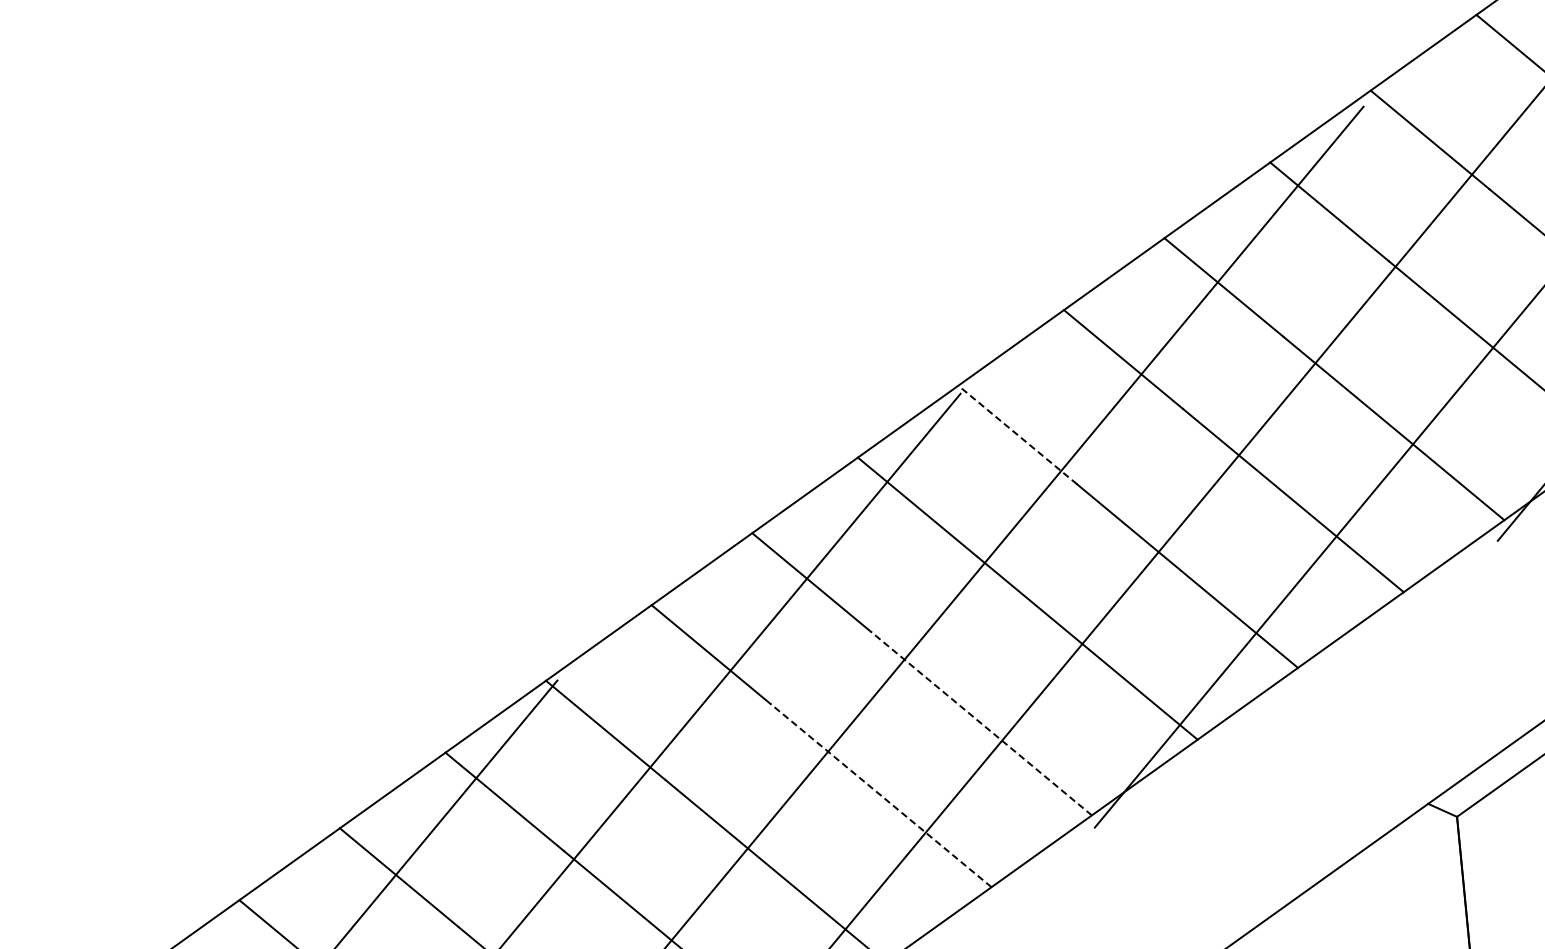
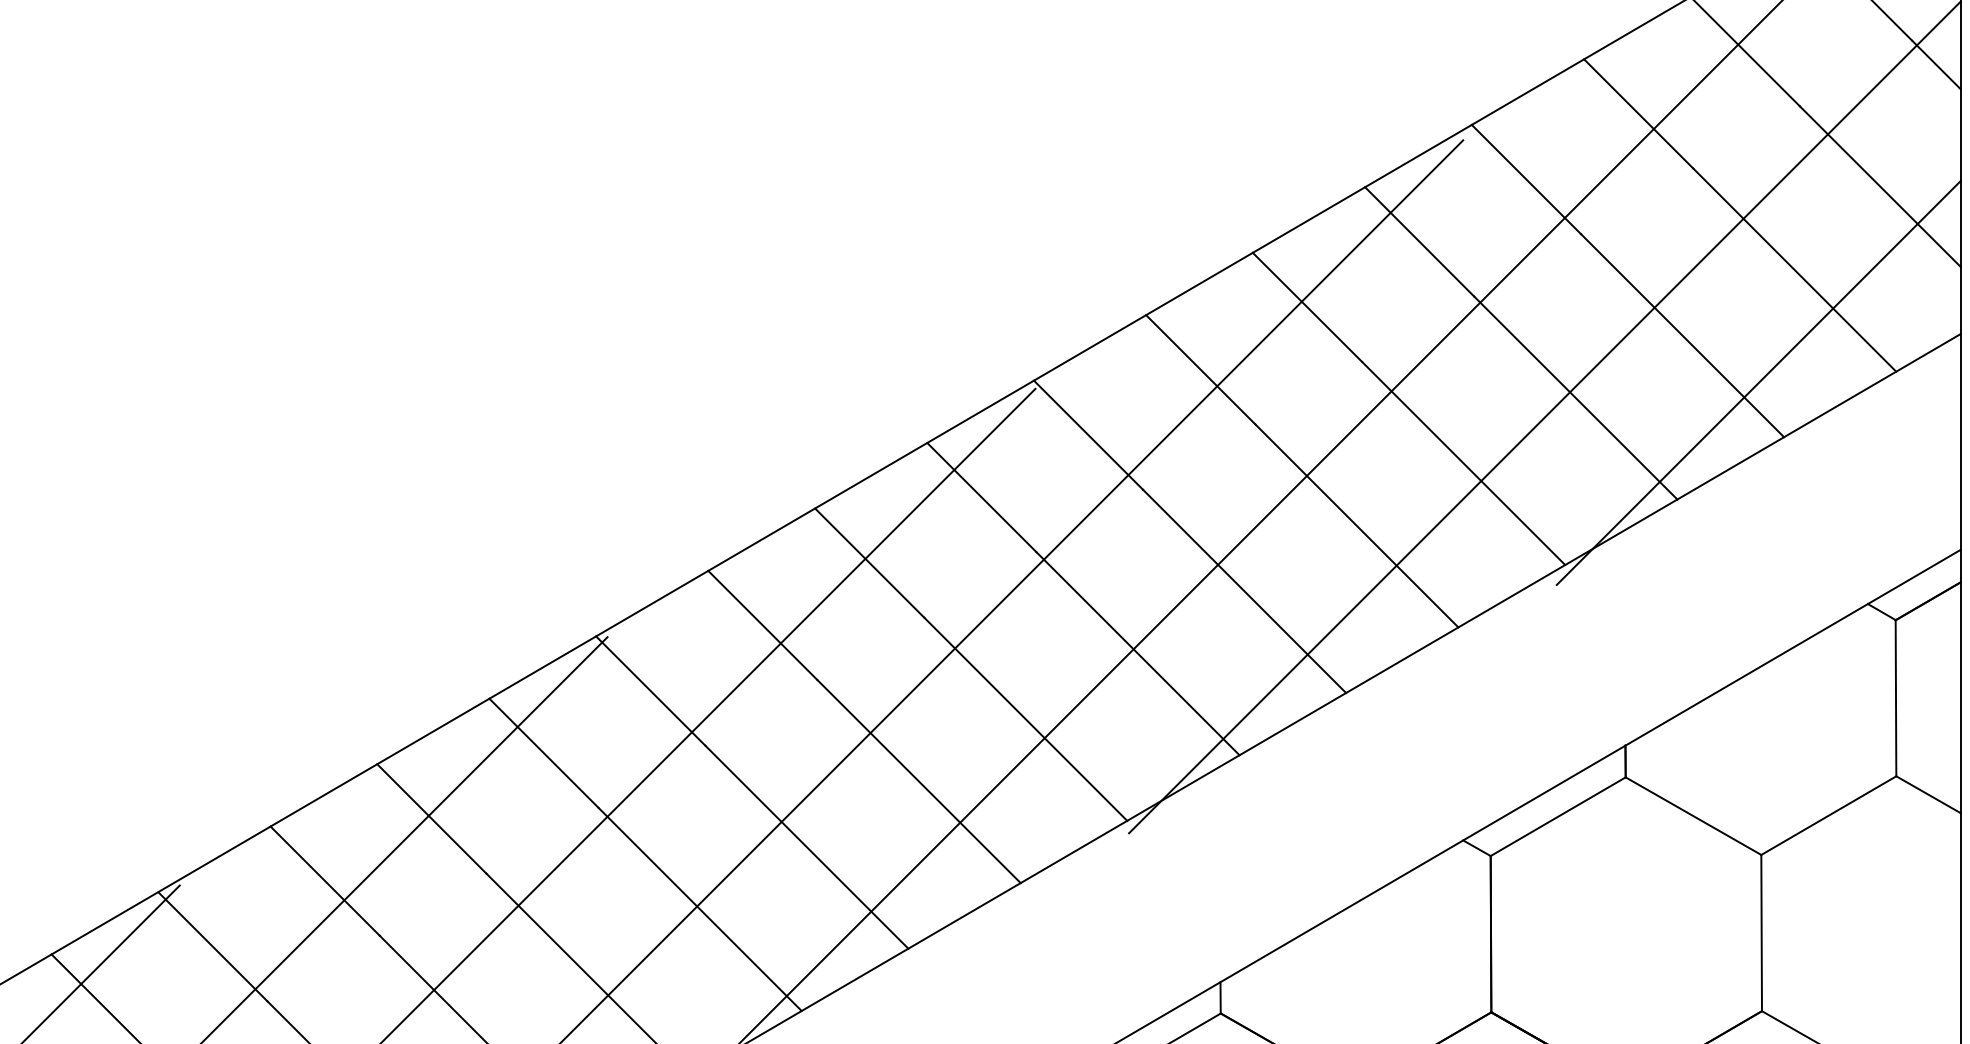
line: (1017, 434) -> (1088, 434), dashed -> solid
line: (981, 723) -> (1025, 719), dashed -> solid
line: (881, 795) -> (919, 781), dashed -> solid

